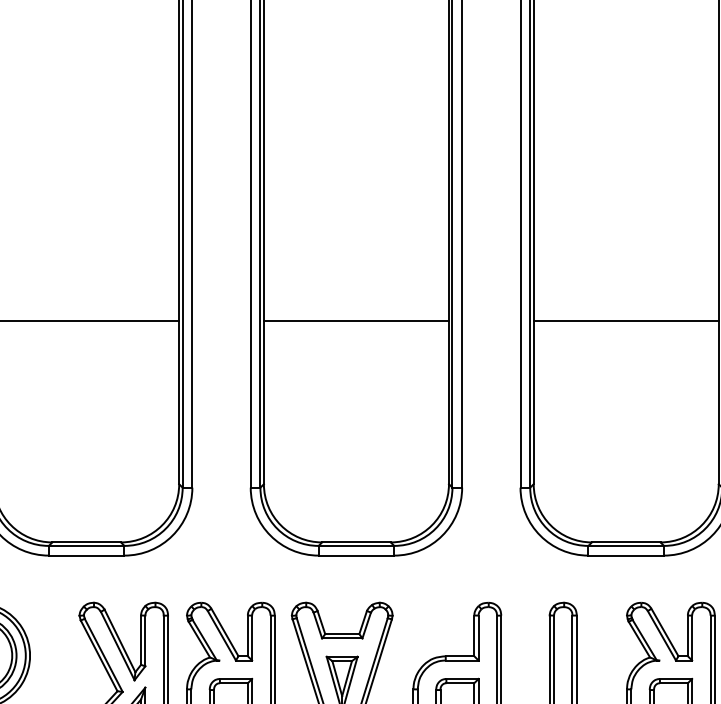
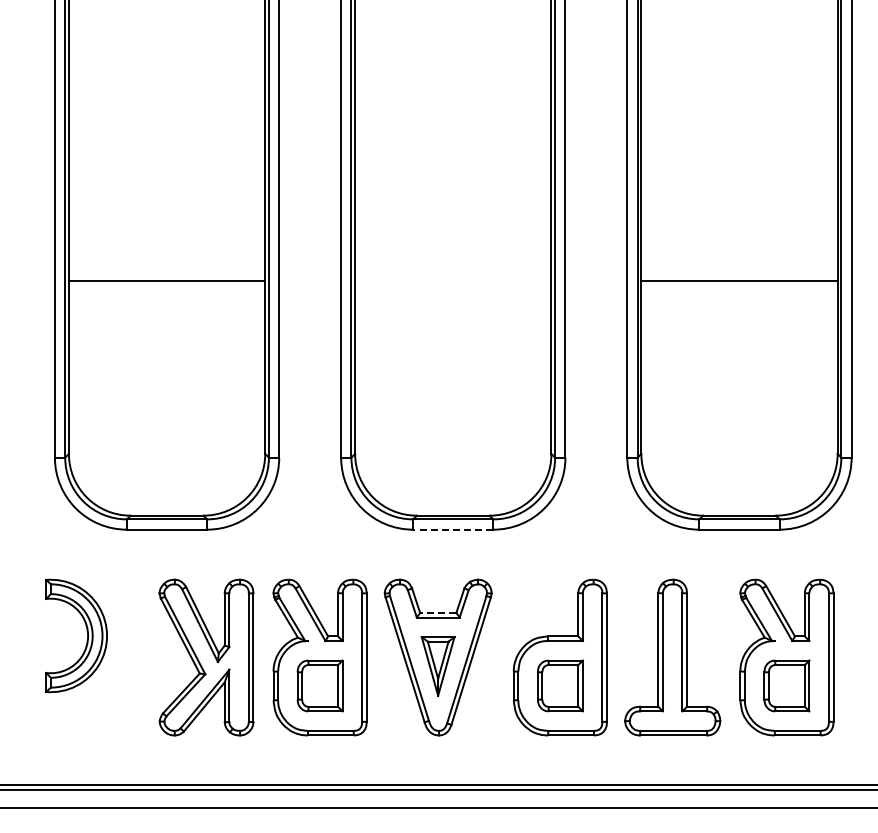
line: (356, 321) -> (453, 281), removed
line: (355, 555) -> (452, 529), solid -> dashed
line: (341, 633) -> (437, 612), solid -> dashed

